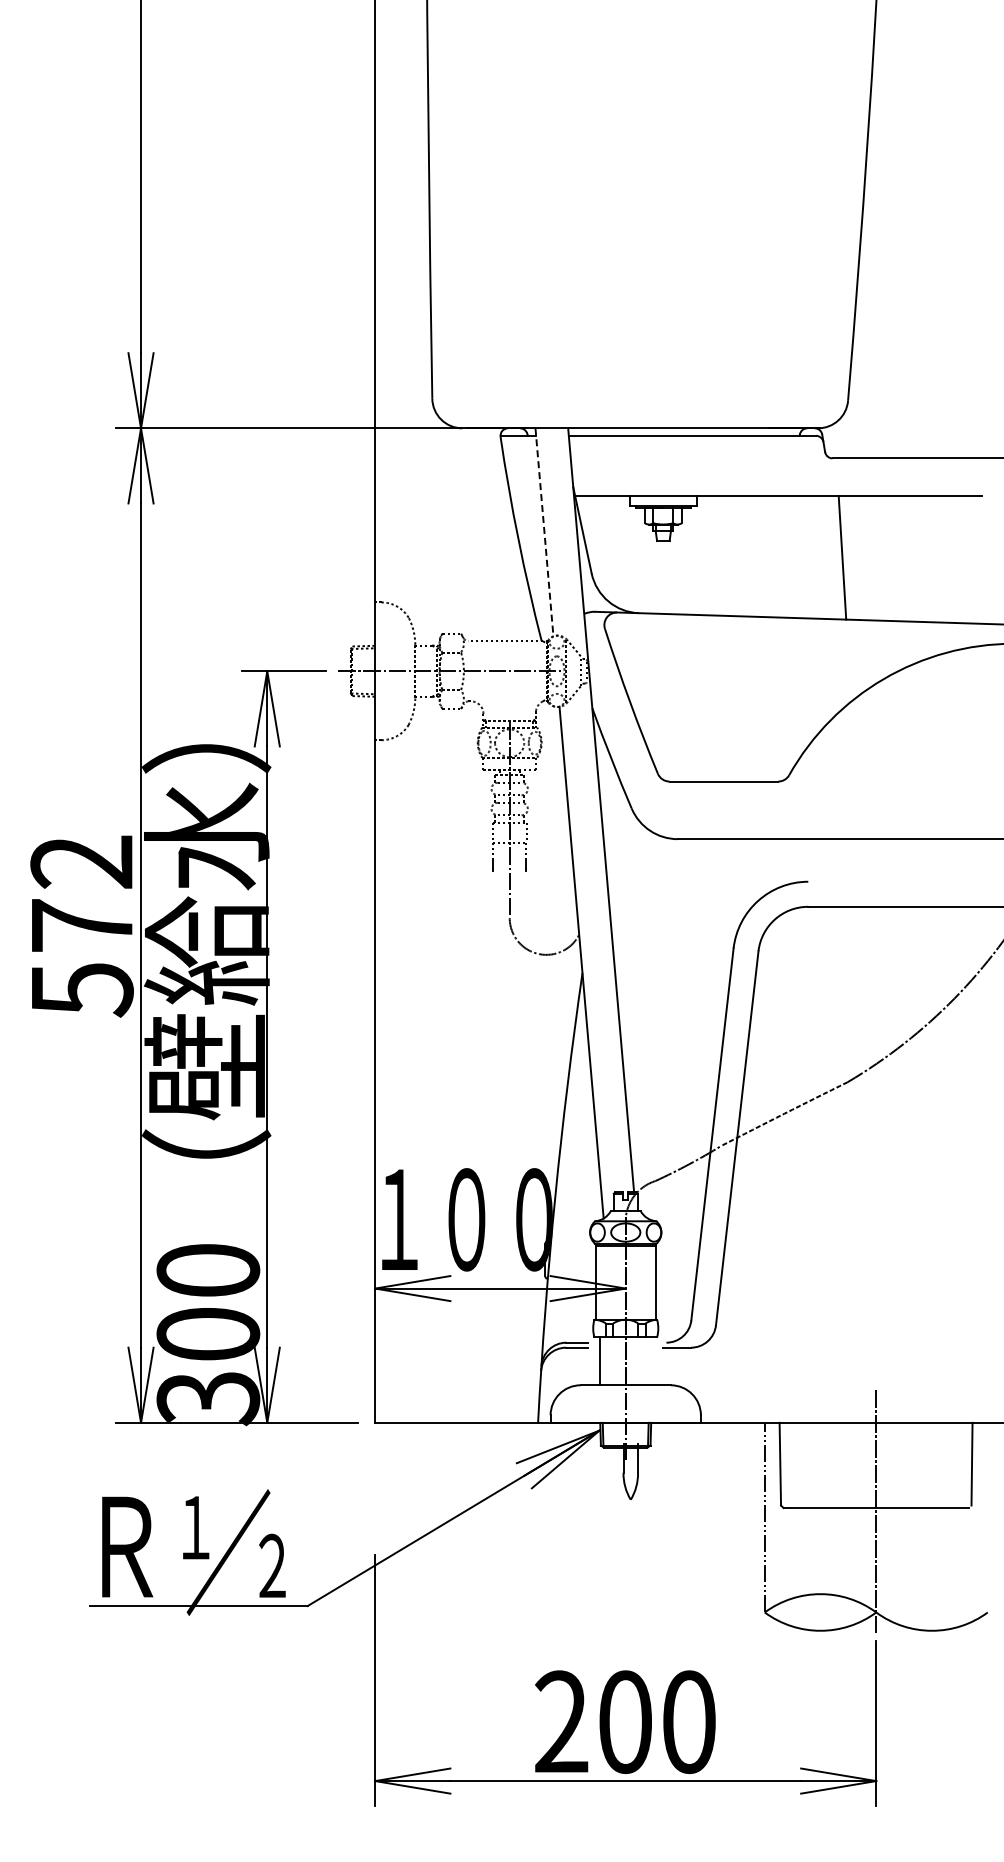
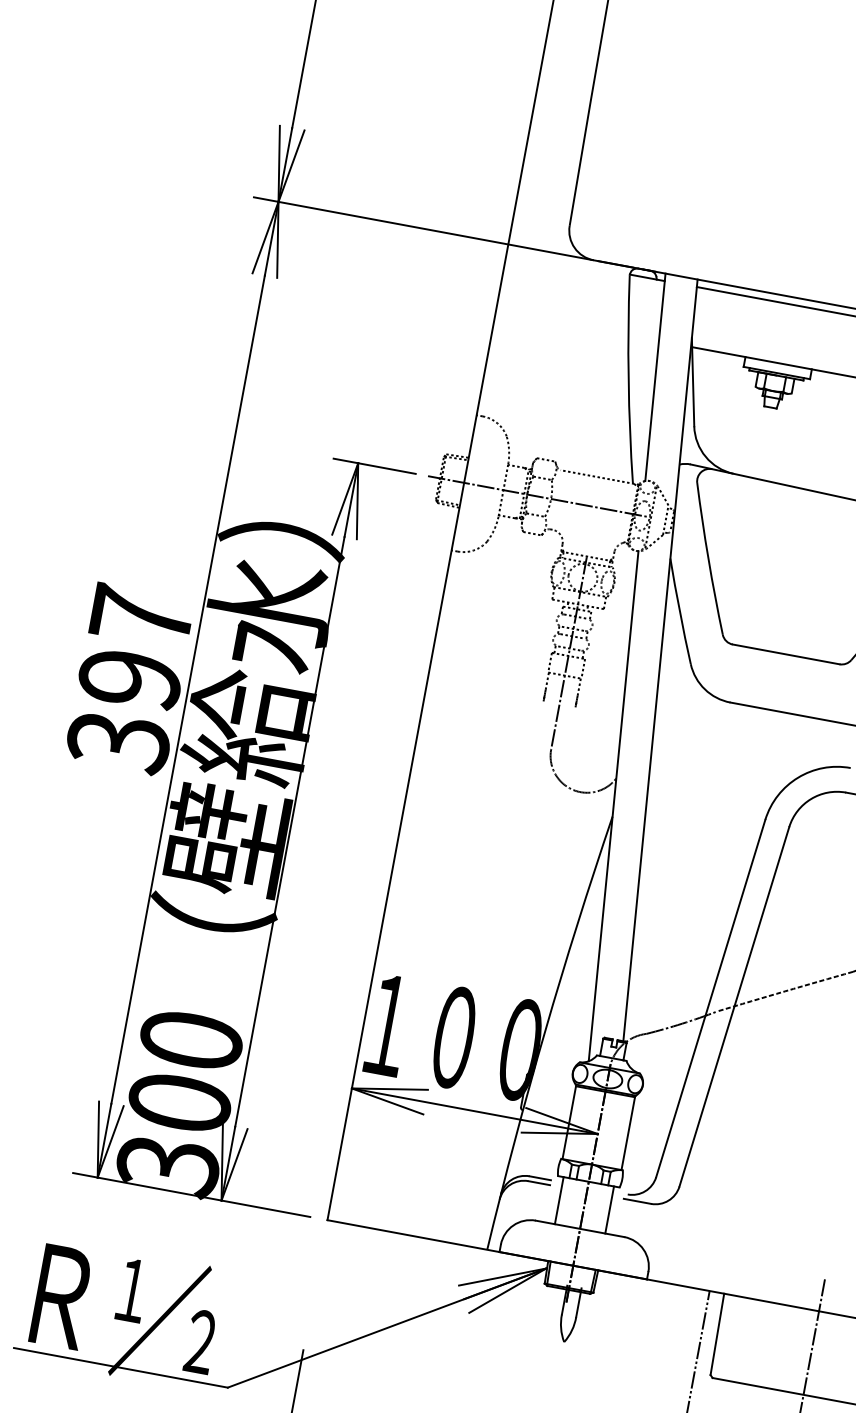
line: (544, 532) -> (655, 377), dashed -> solid
text: (81, 926) -> (129, 679), 572 -> 397
line: (651, 1361) -> (609, 1210), added

